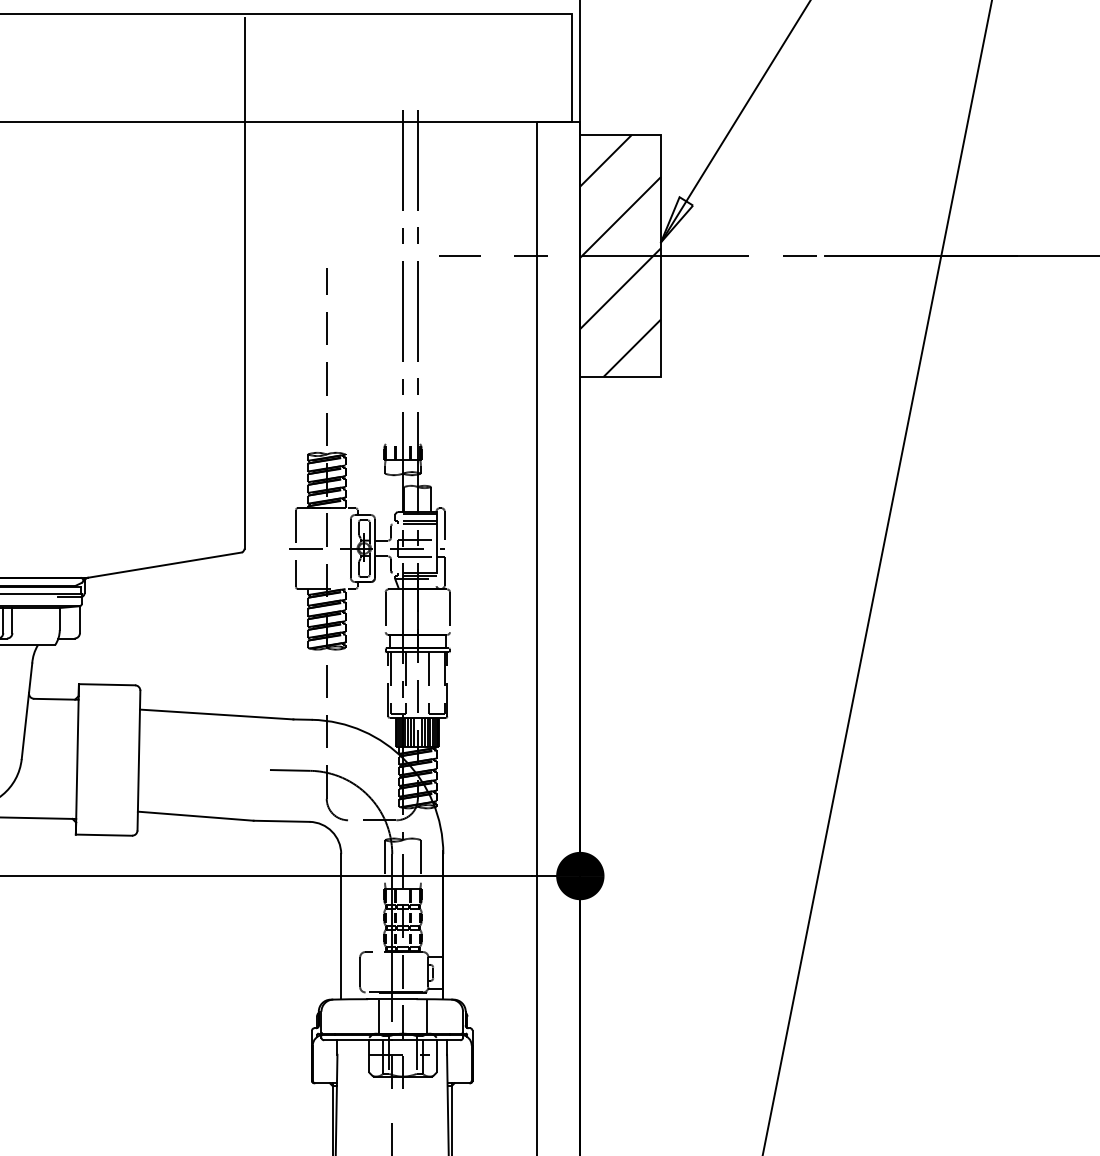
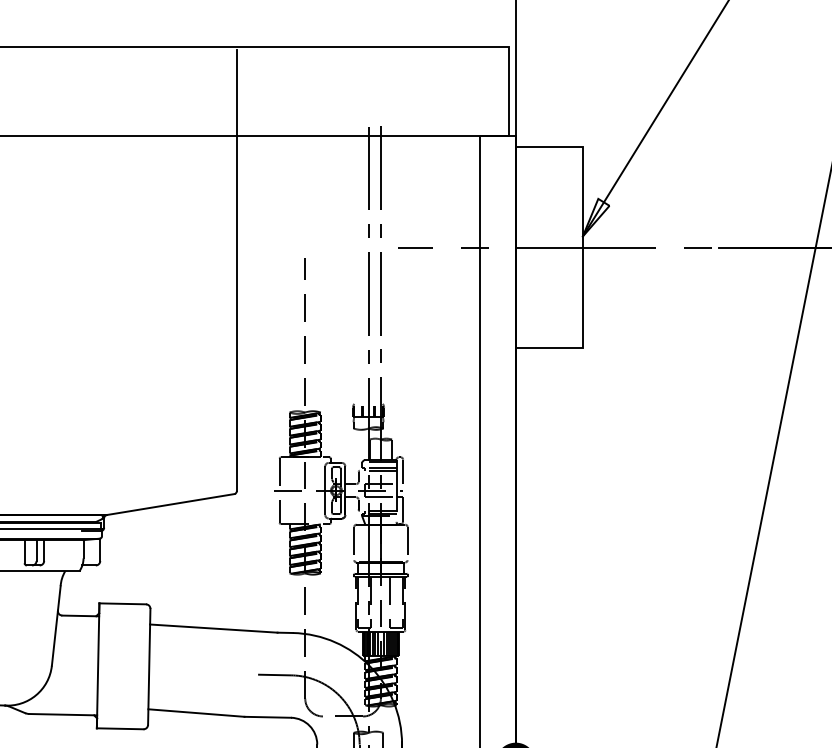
hatch: (620, 255) -> (549, 247), removed

